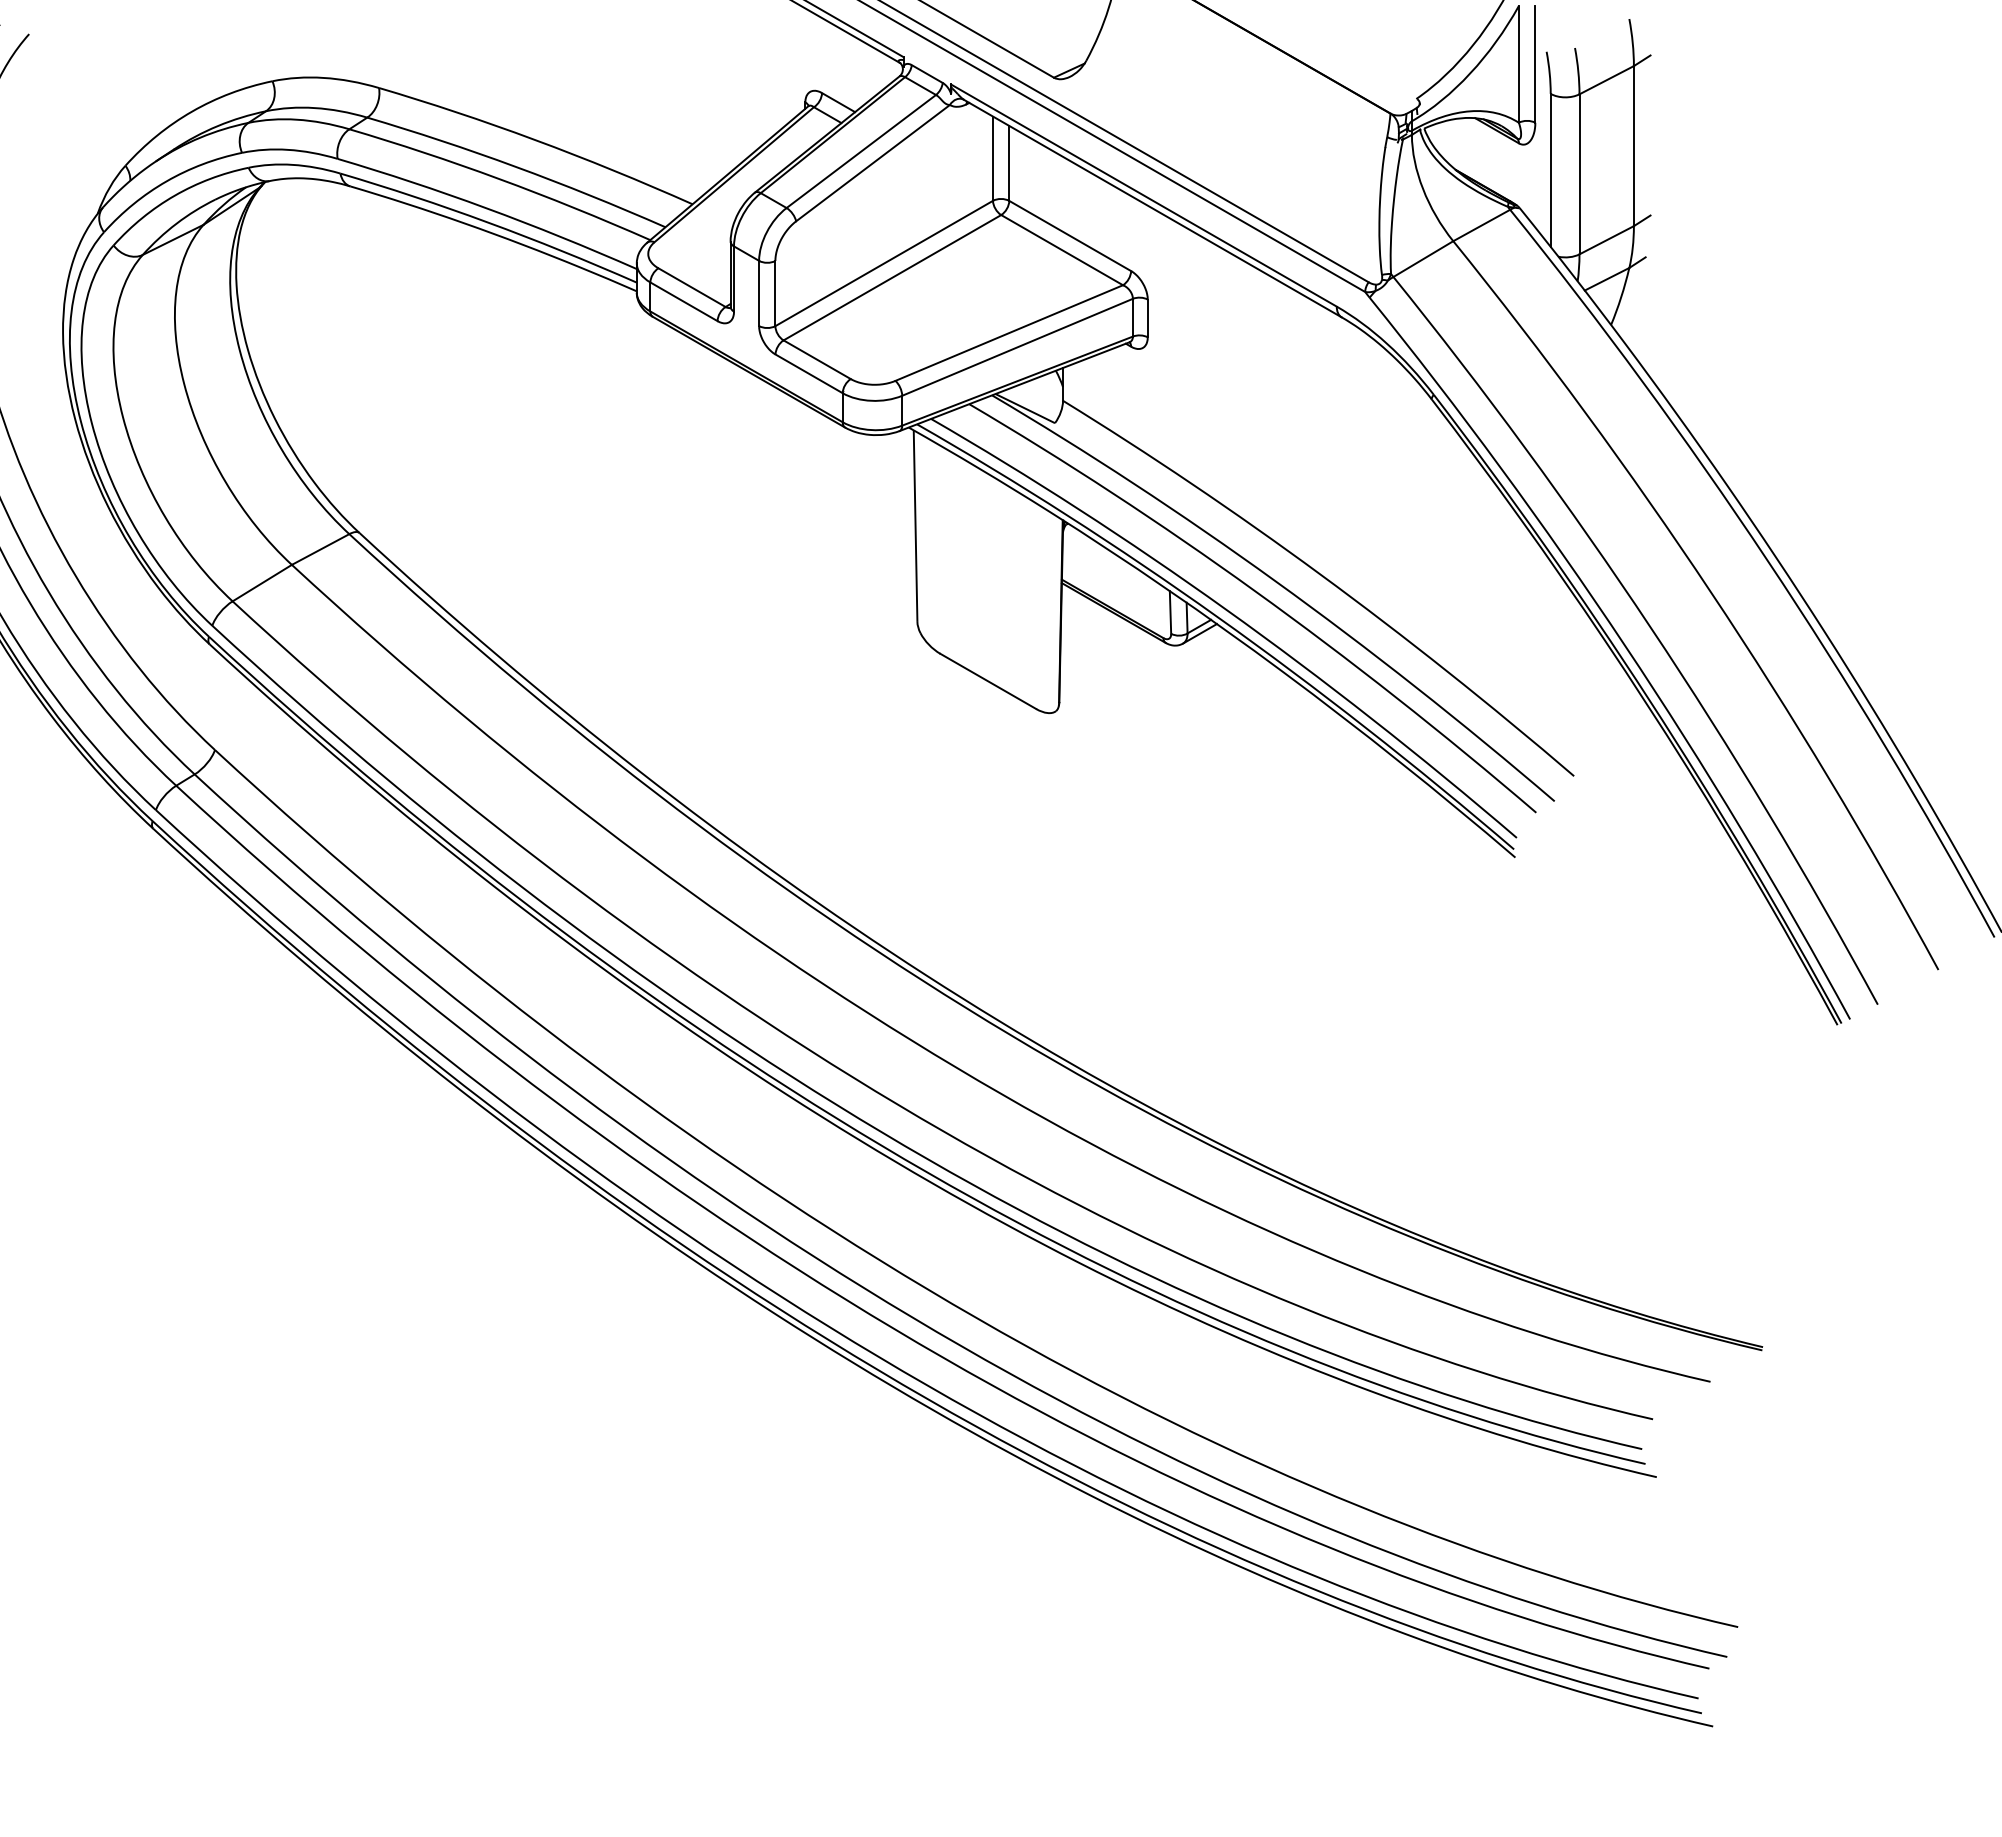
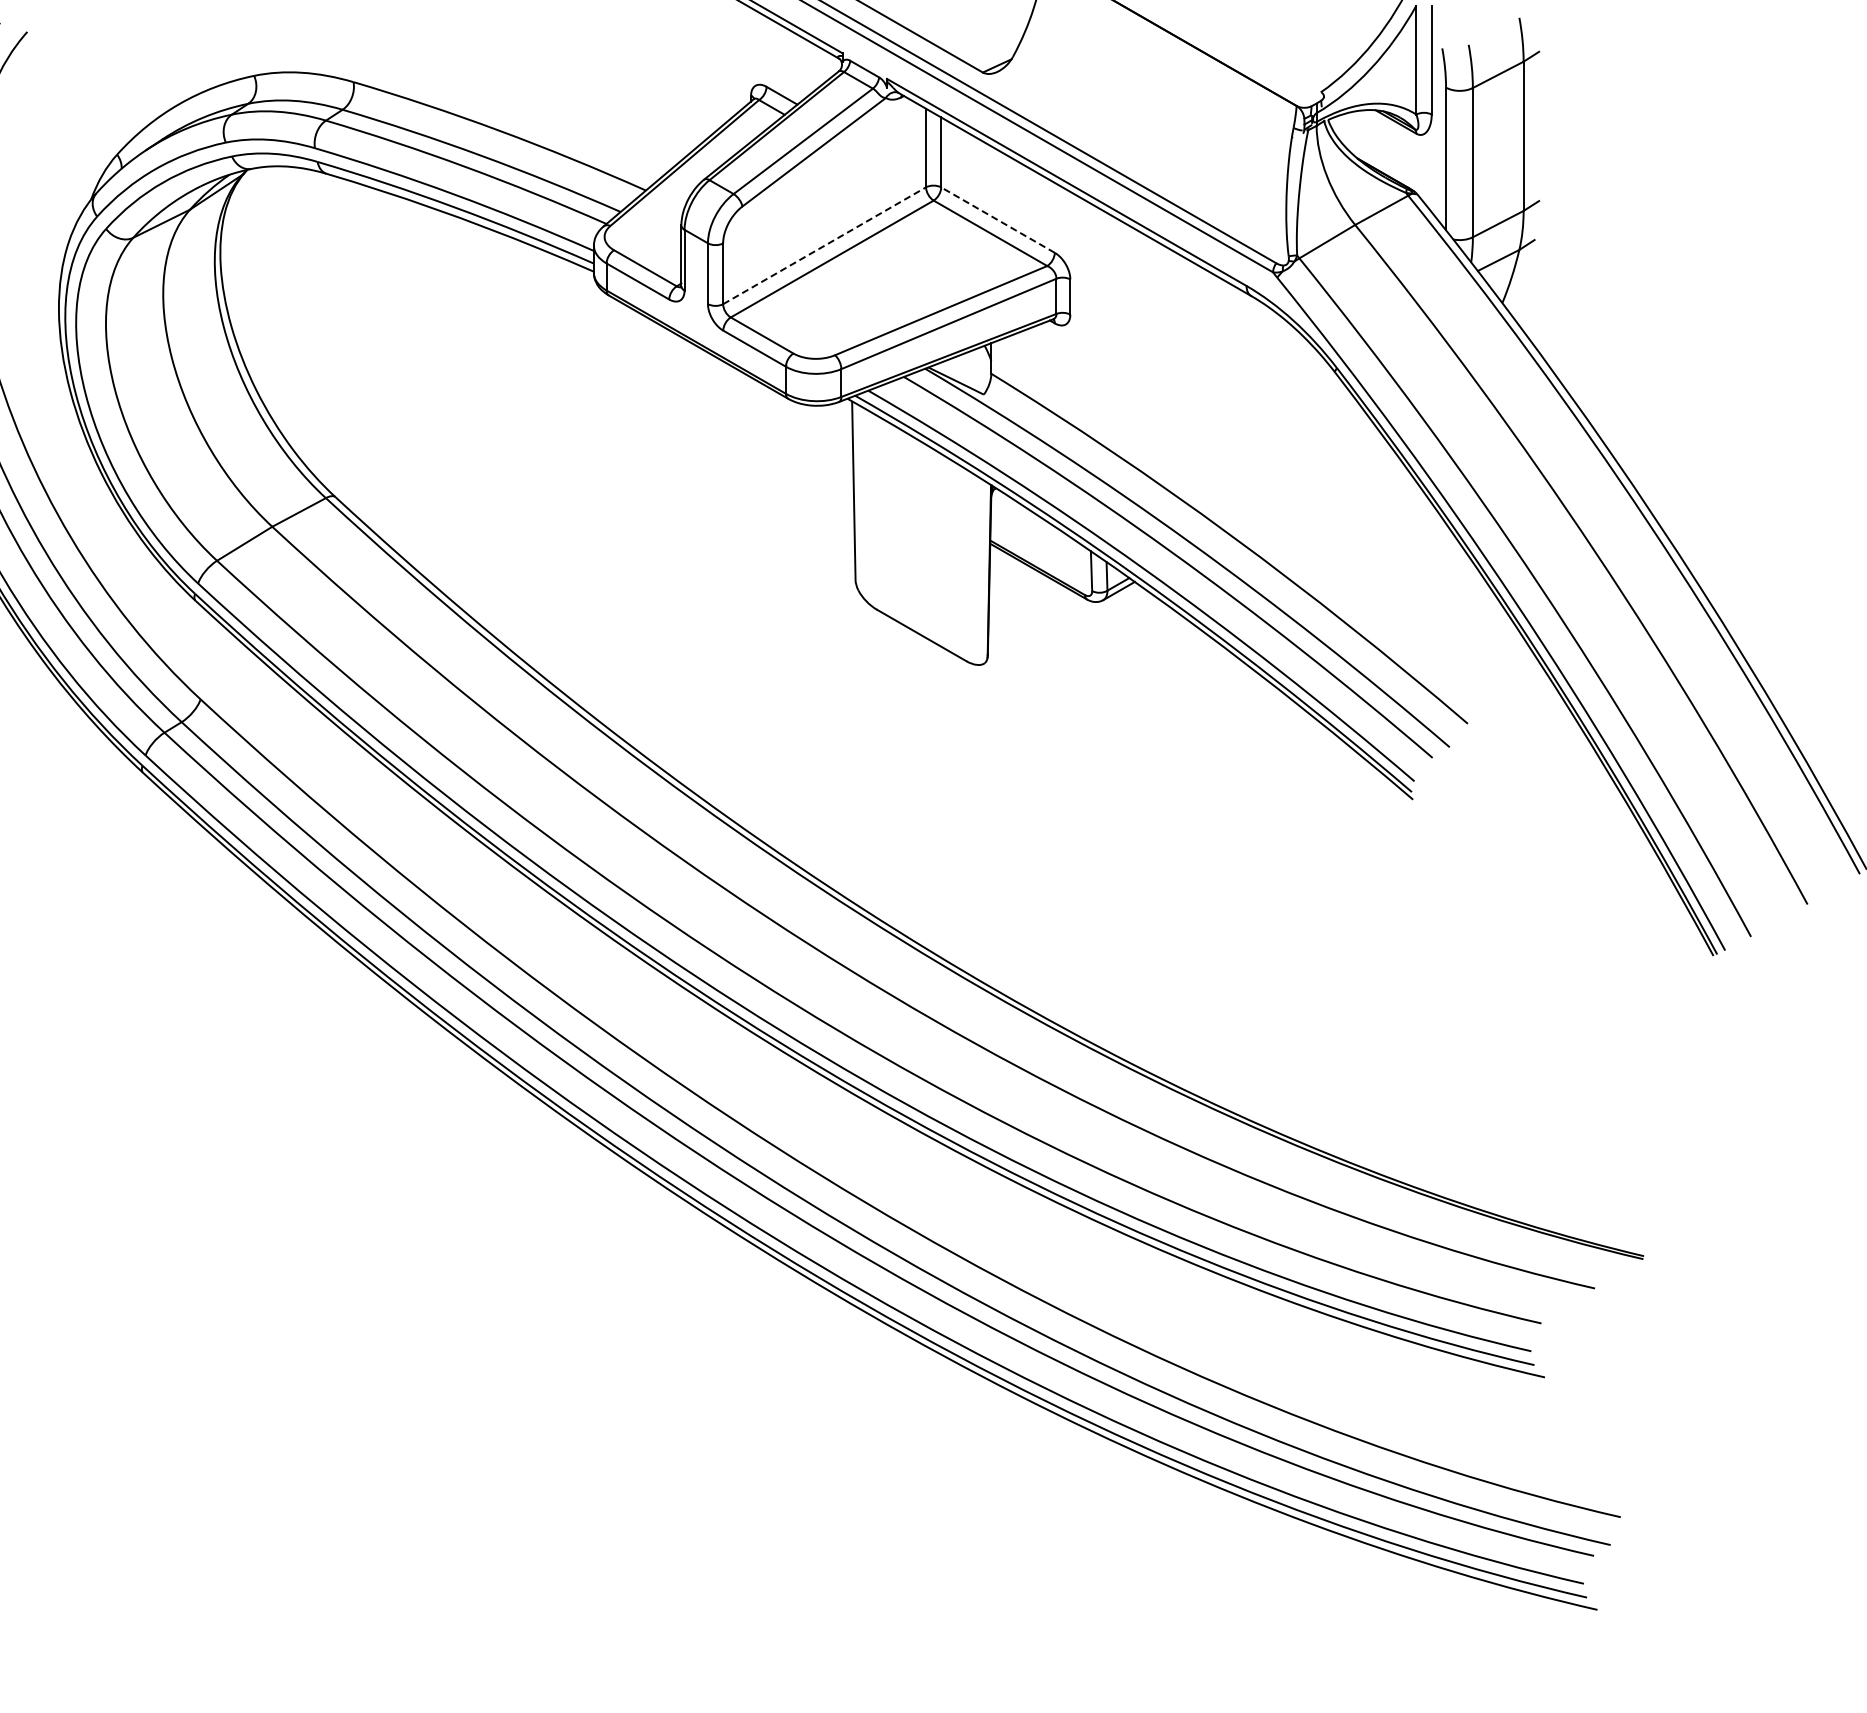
line: (1070, 236) -> (998, 220), solid -> dashed
line: (885, 263) -> (825, 245), solid -> dashed

